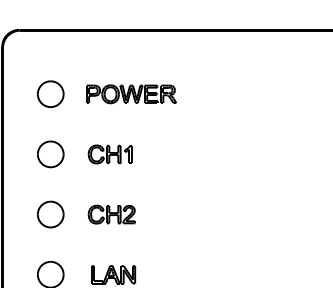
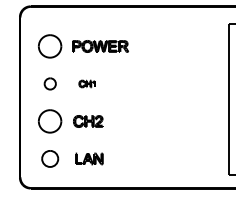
part: (51, 94) -> (50, 46), size x1.4
part: (51, 153) -> (50, 83), size x0.7
part: (110, 153) -> (87, 83), size x0.6
part: (51, 214) -> (50, 121), size x1.4

